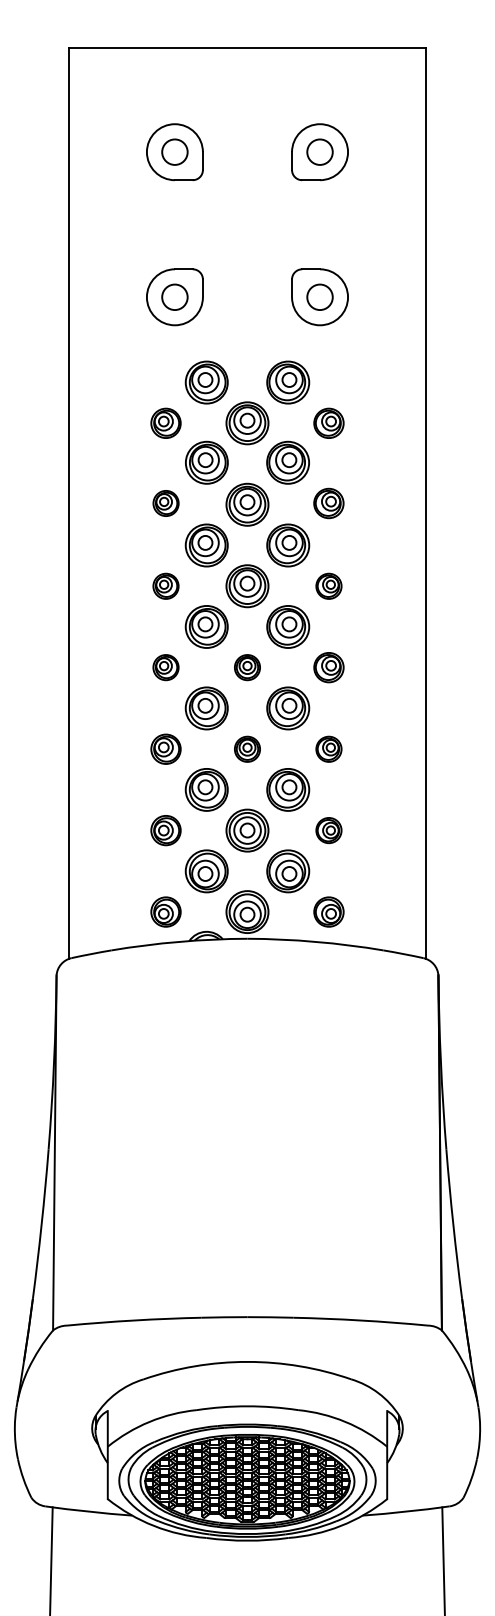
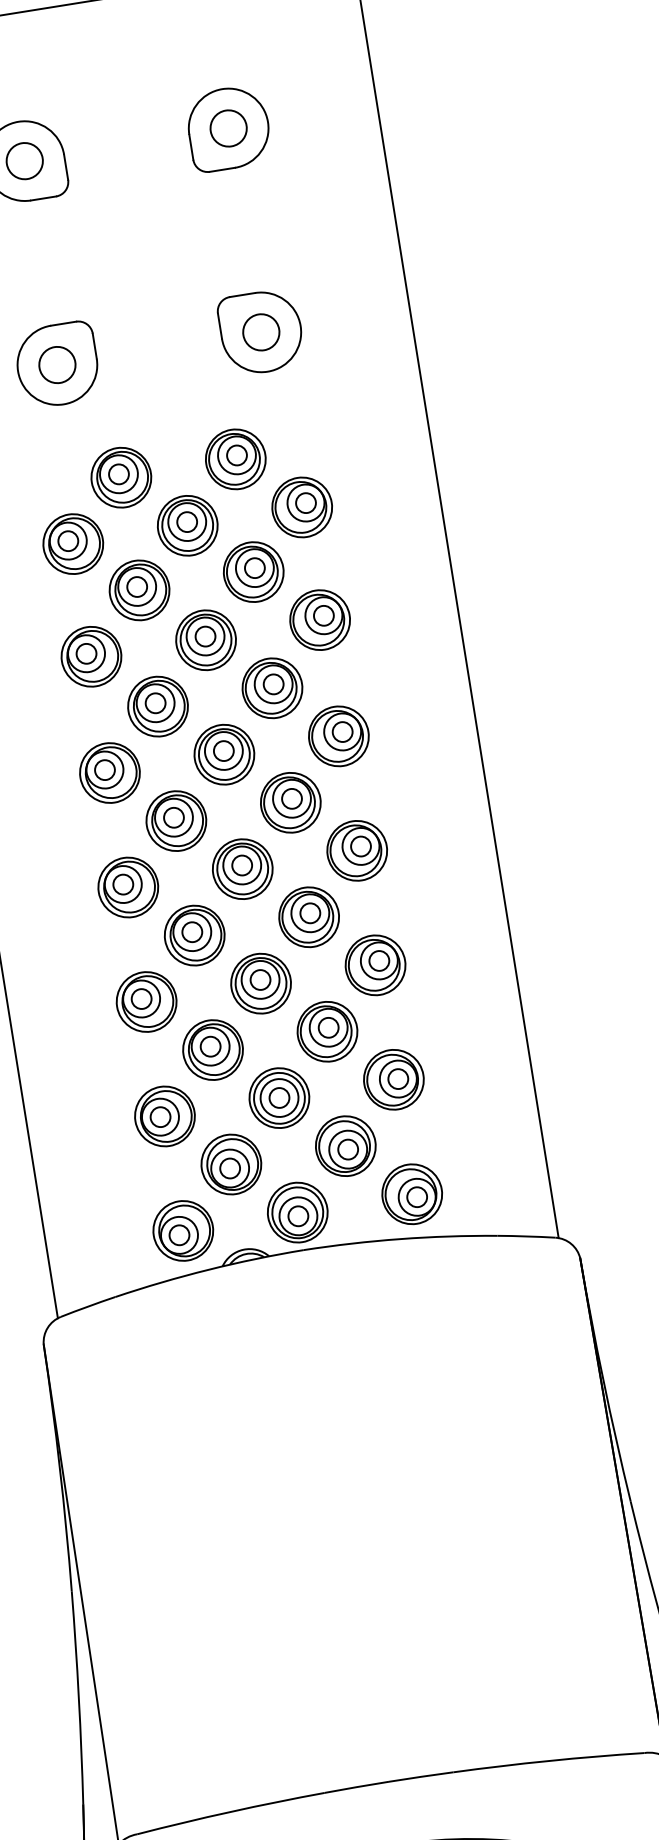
part: (165, 423) -> (72, 544), size x1.43
part: (328, 423) -> (301, 507), size x1.43
part: (165, 503) -> (90, 656), size x1.67
part: (328, 503) -> (319, 620), size x1.43
part: (165, 586) -> (109, 773), size x1.67
part: (328, 586) -> (338, 736), size x1.67
part: (165, 667) -> (127, 887), size x1.67
part: (247, 667) -> (242, 868), size x1.67
part: (328, 667) -> (356, 850), size x1.43
part: (165, 749) -> (145, 1002), size x1.43
part: (247, 749) -> (261, 984), size x1.67
part: (328, 749) -> (375, 965), size x1.67
part: (165, 830) -> (164, 1116), size x1.43
part: (328, 830) -> (393, 1079), size x1.67
part: (165, 911) -> (182, 1230), size x1.43
part: (328, 911) -> (411, 1193), size x1.43

